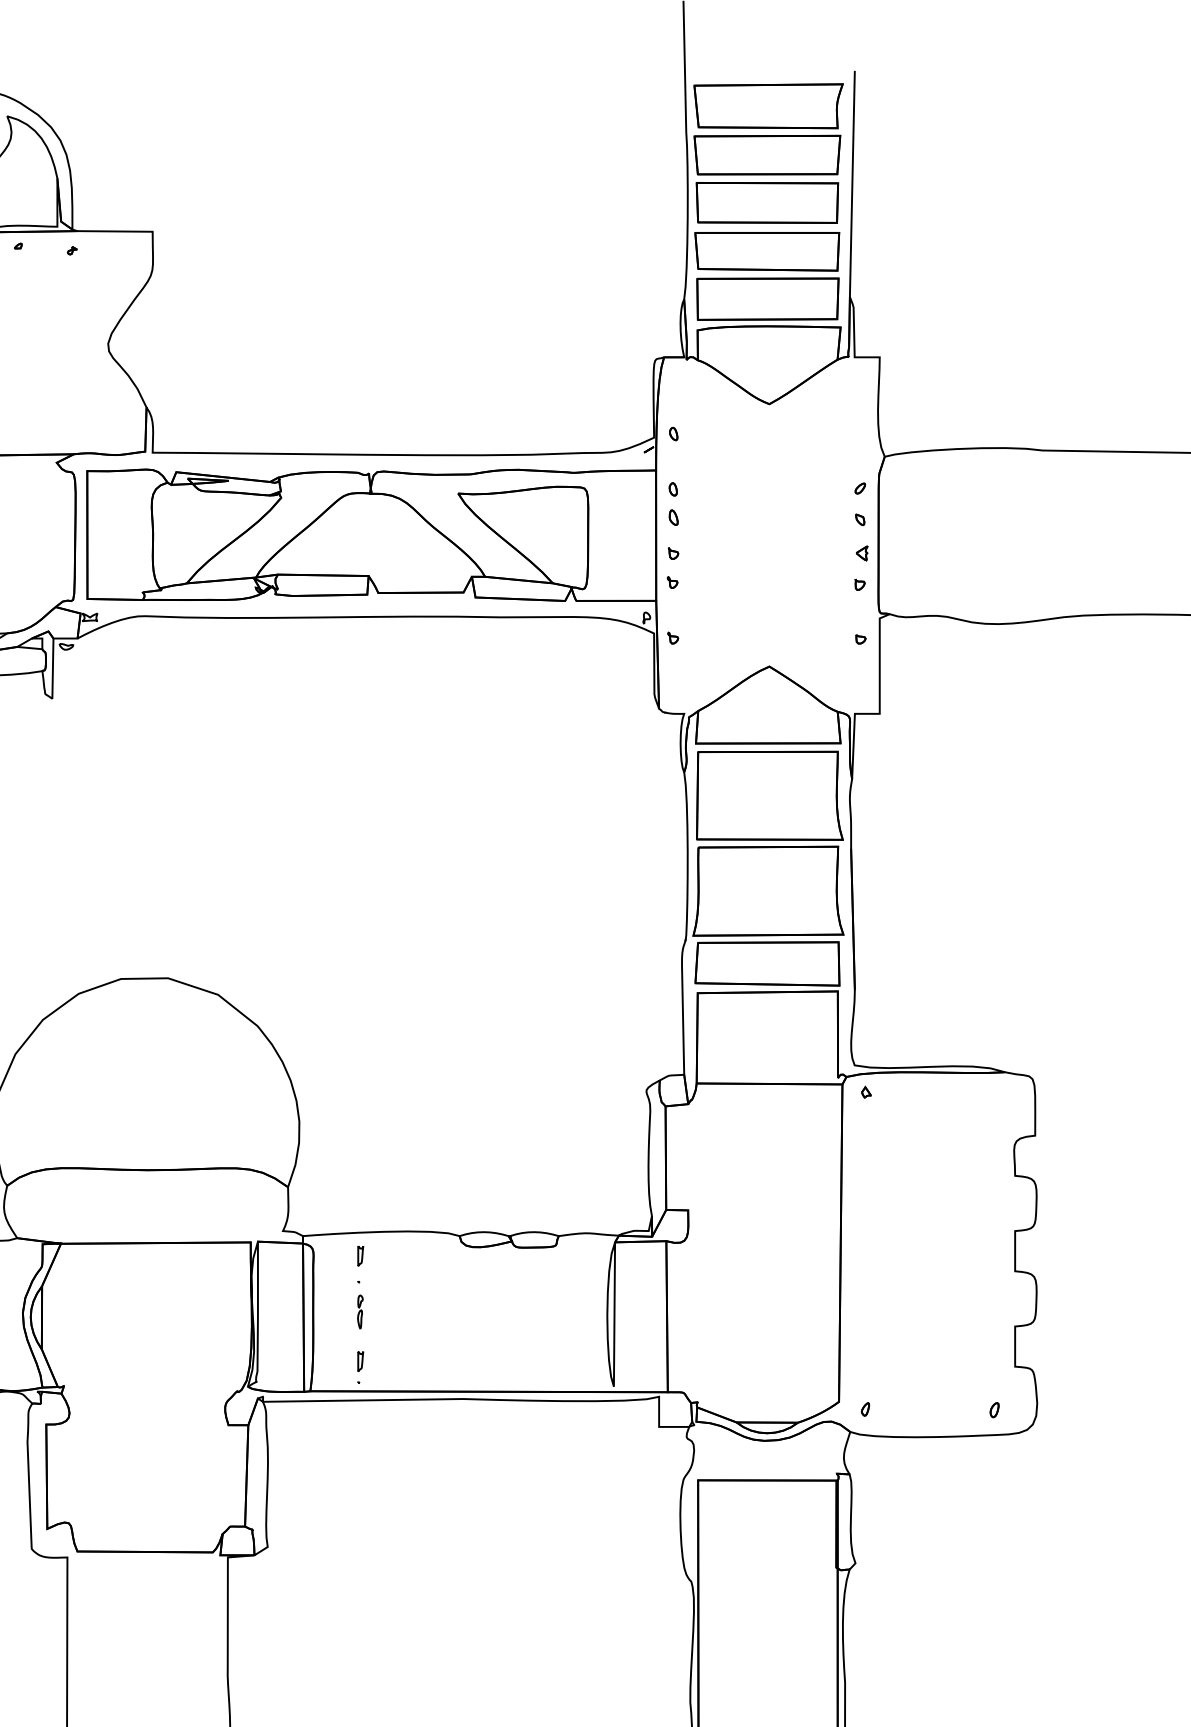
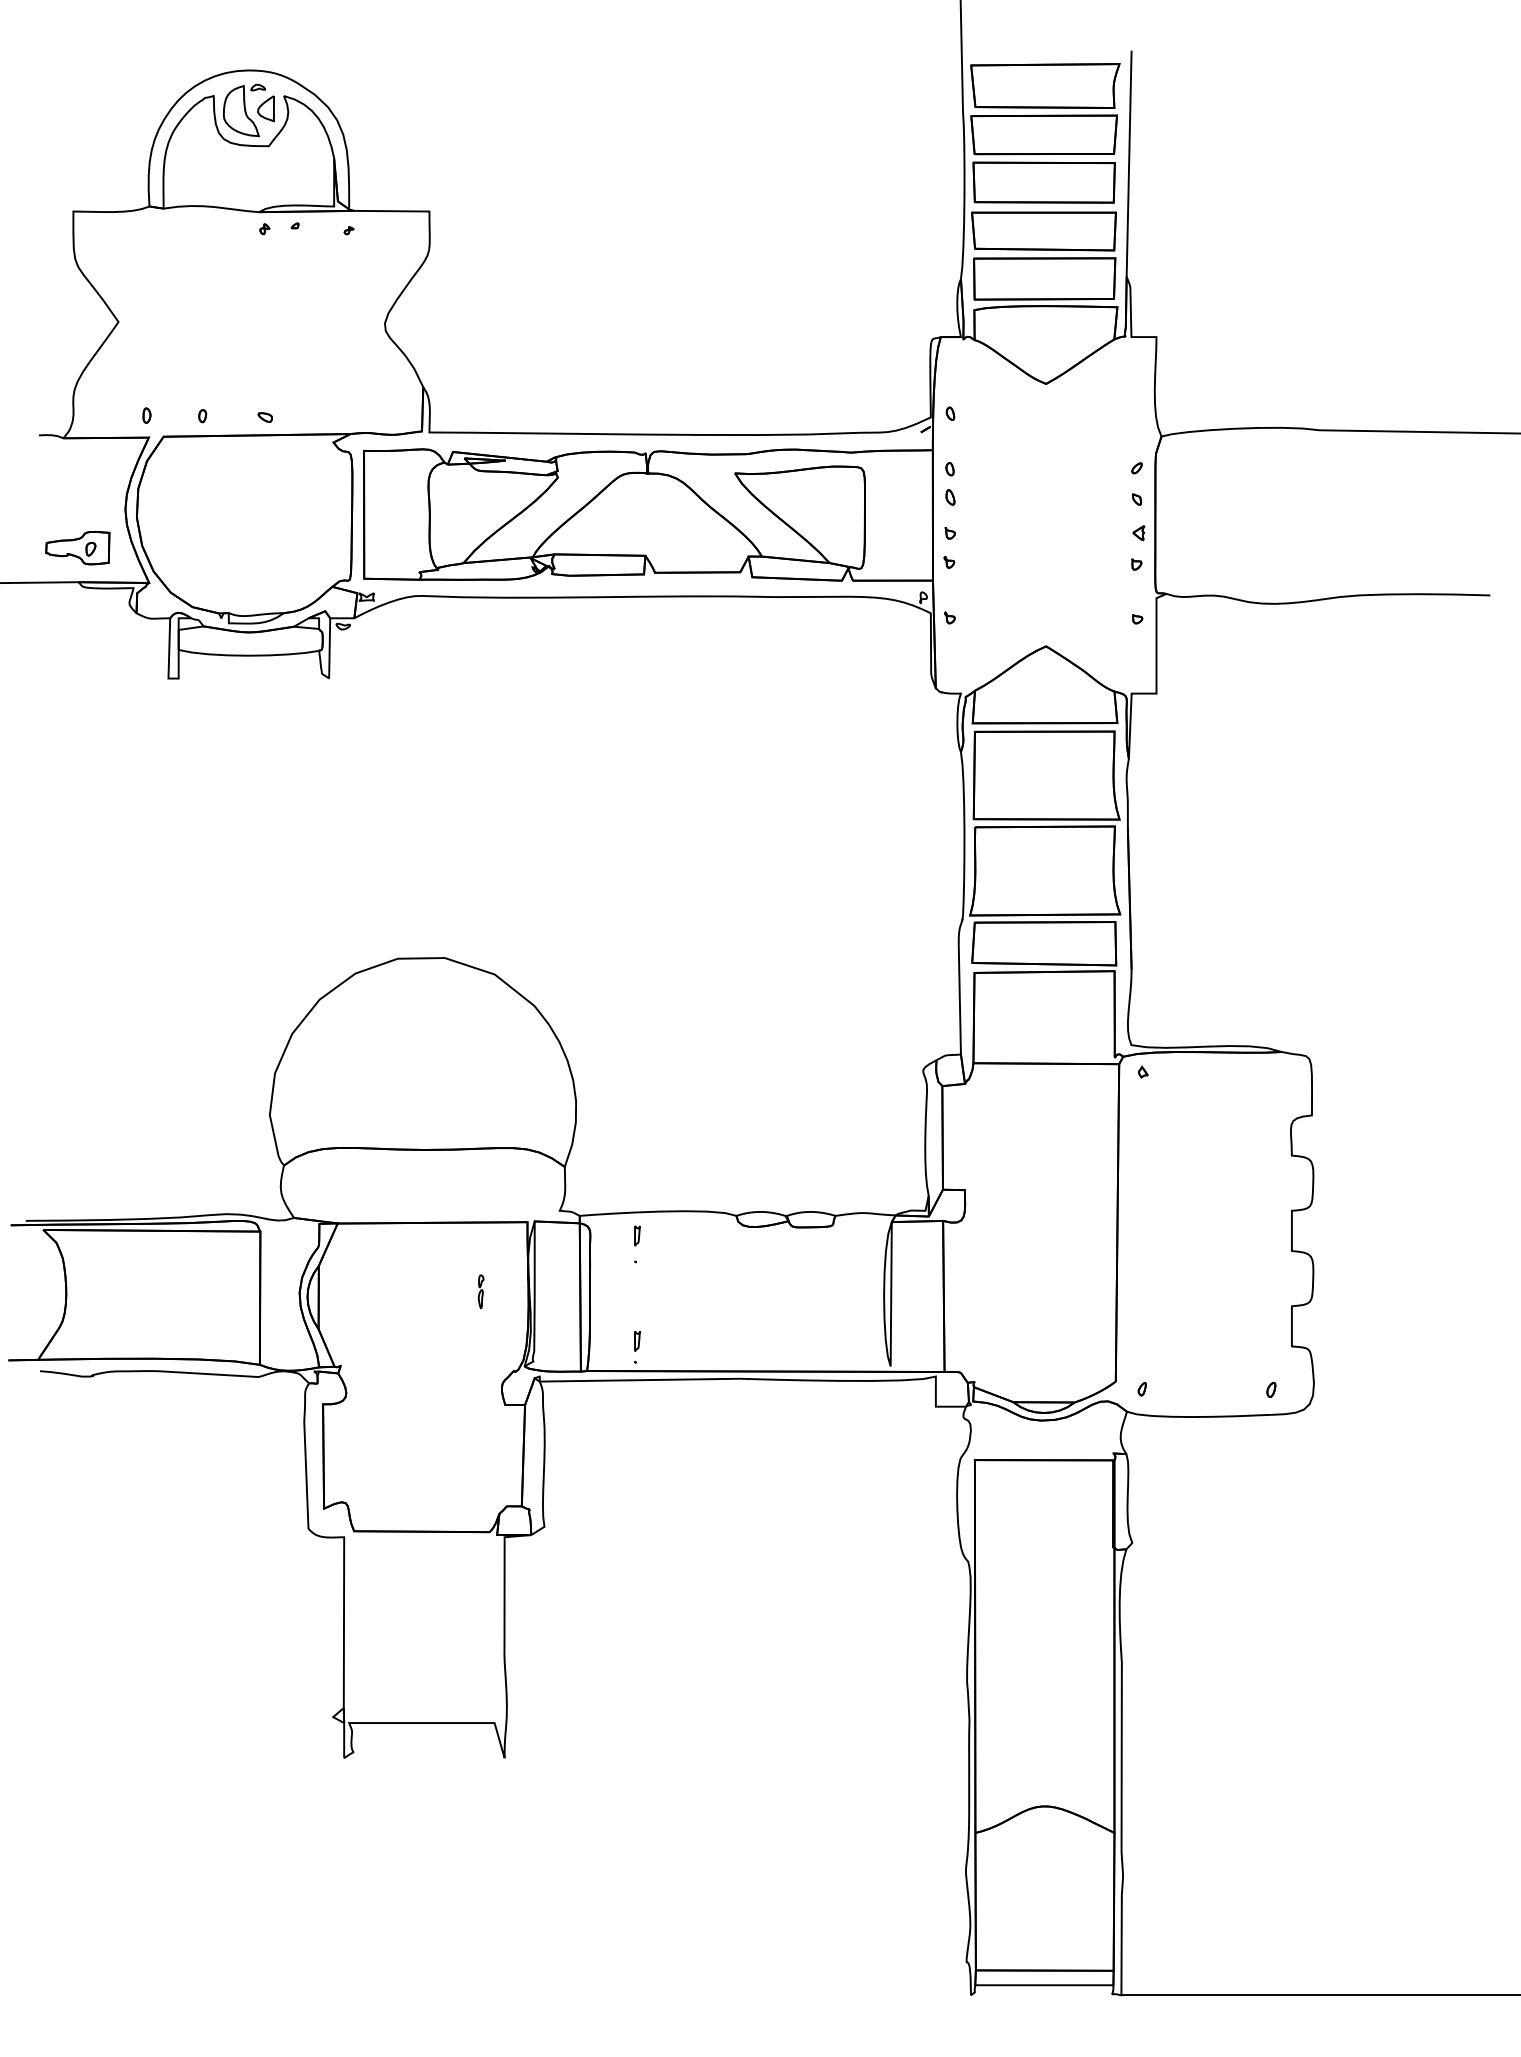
part: (359, 1311) -> (480, 1291), moved

